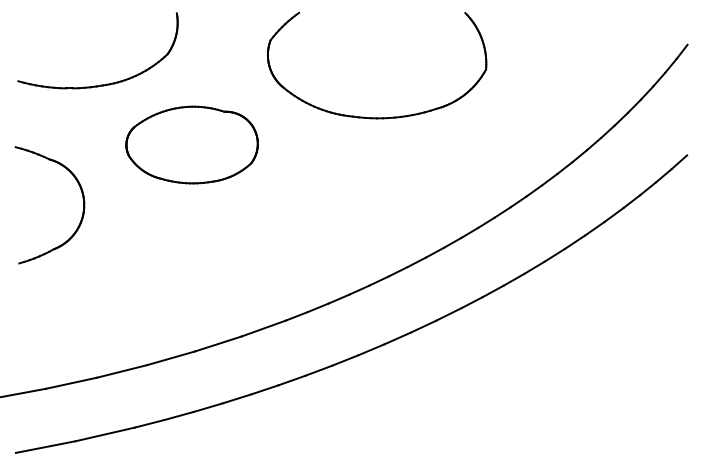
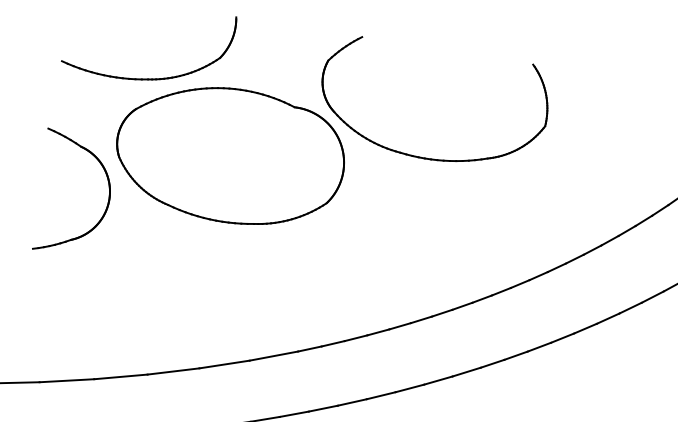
part: (191, 144) -> (229, 154), size x1.67

